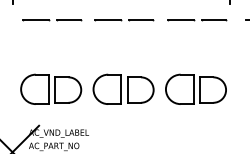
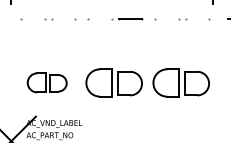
line: (35, 20) -> (32, 19), removed
line: (68, 20) -> (63, 19), removed
line: (108, 20) -> (100, 19), removed
line: (180, 20) -> (166, 19), removed
line: (213, 20) -> (197, 19), removed
part: (51, 88) -> (47, 82), size x0.7

